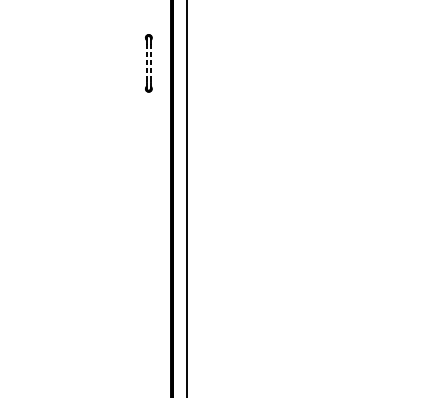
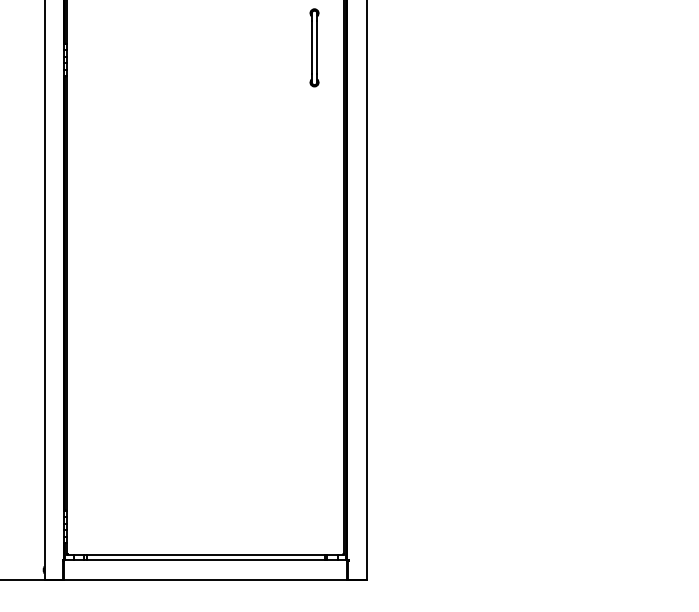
line: (146, 63) -> (311, 48), dashed -> solid
line: (151, 63) -> (317, 48), dashed -> solid

